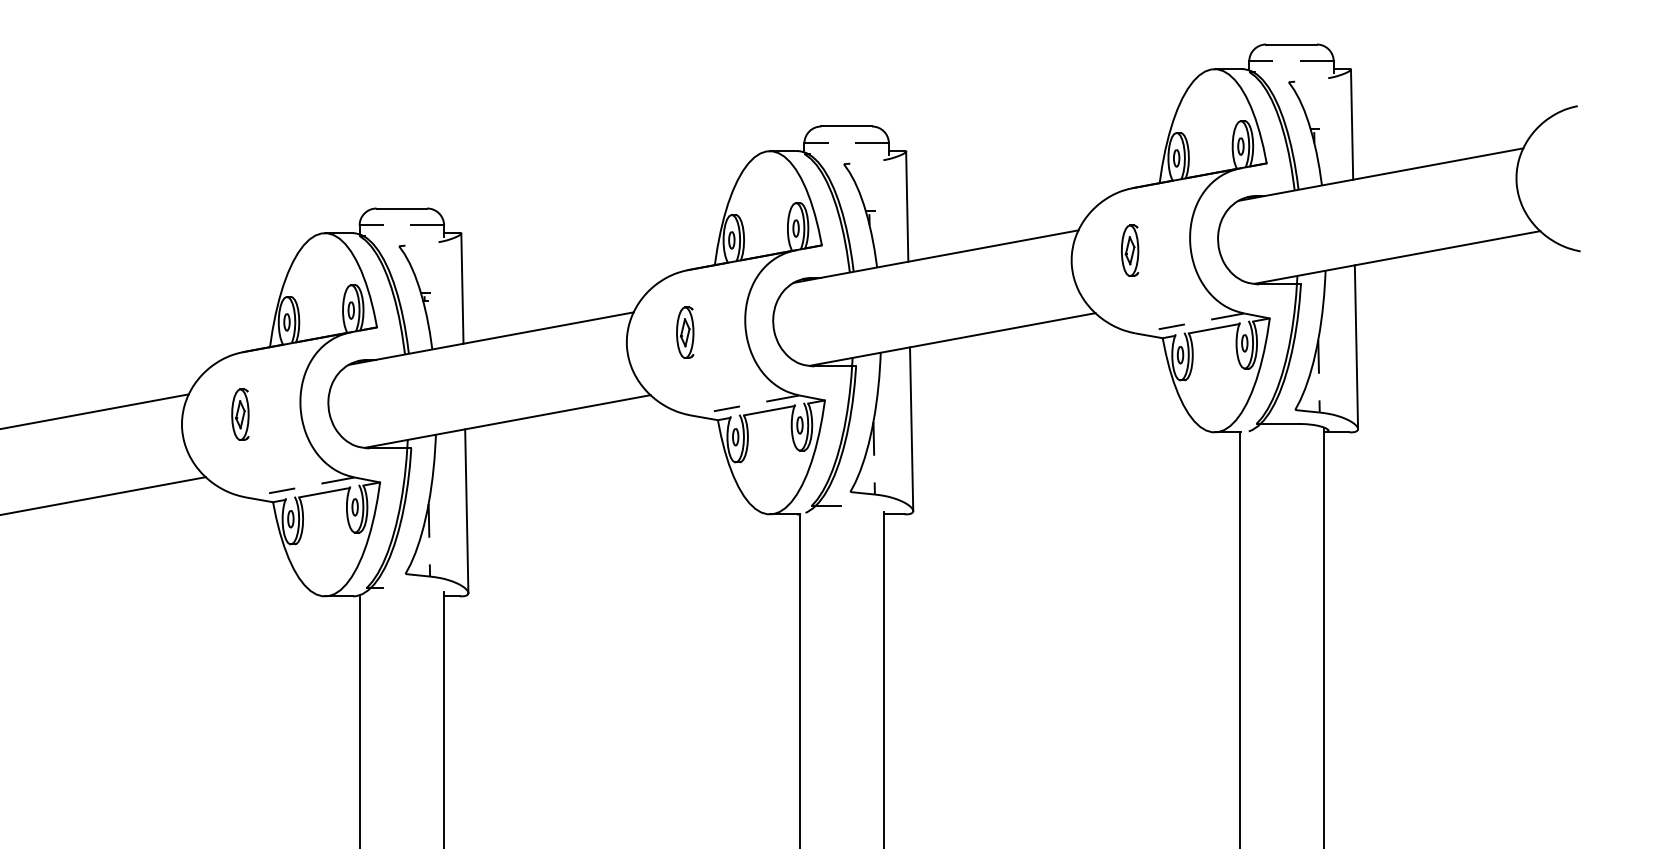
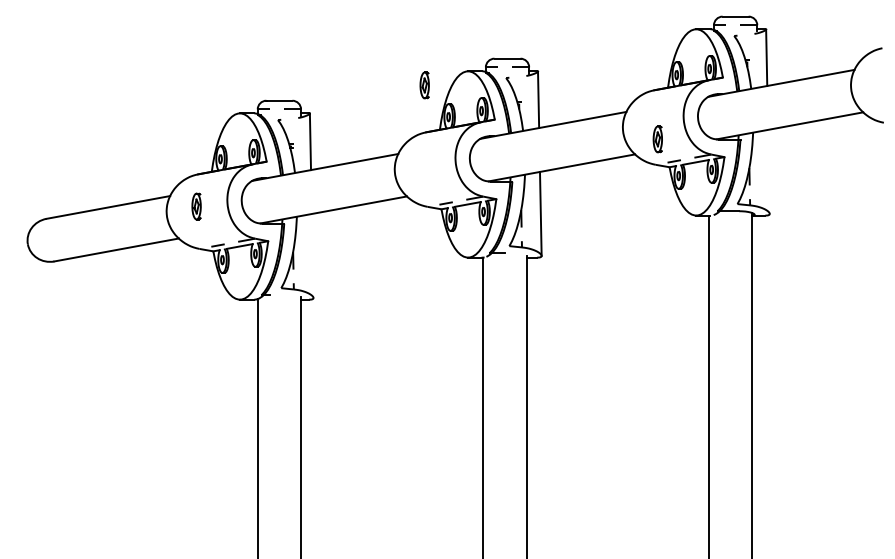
part: (1129, 250) -> (657, 139), moved
part: (684, 332) -> (424, 85), moved
line: (1355, 346) -> (768, 171), removed
line: (466, 510) -> (312, 255), removed

